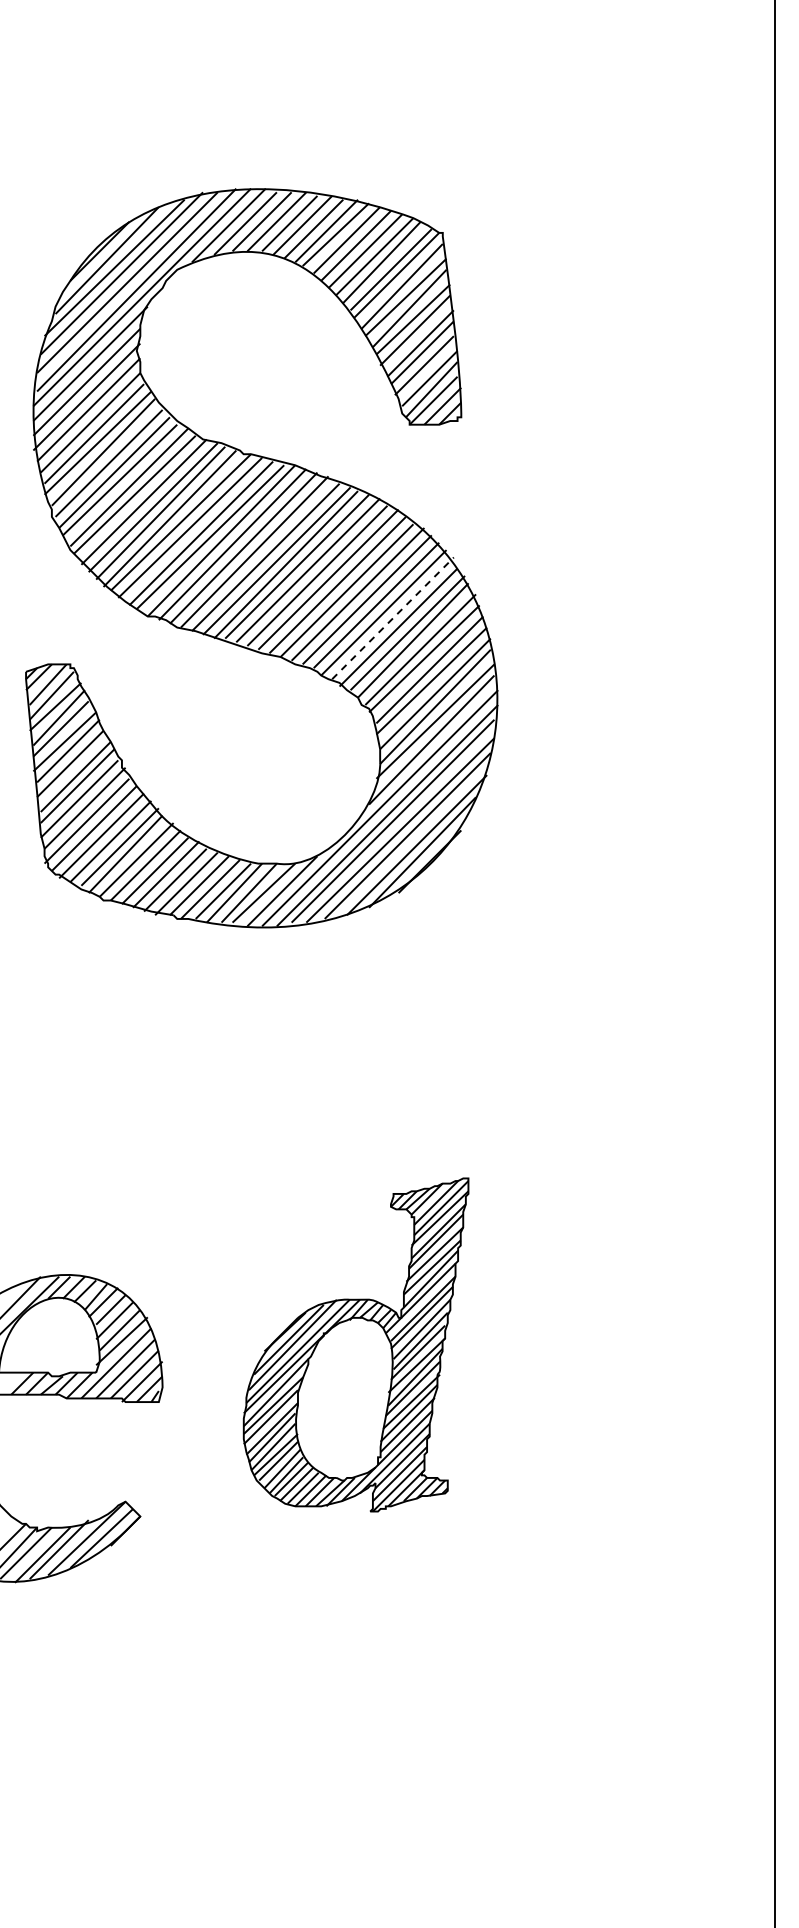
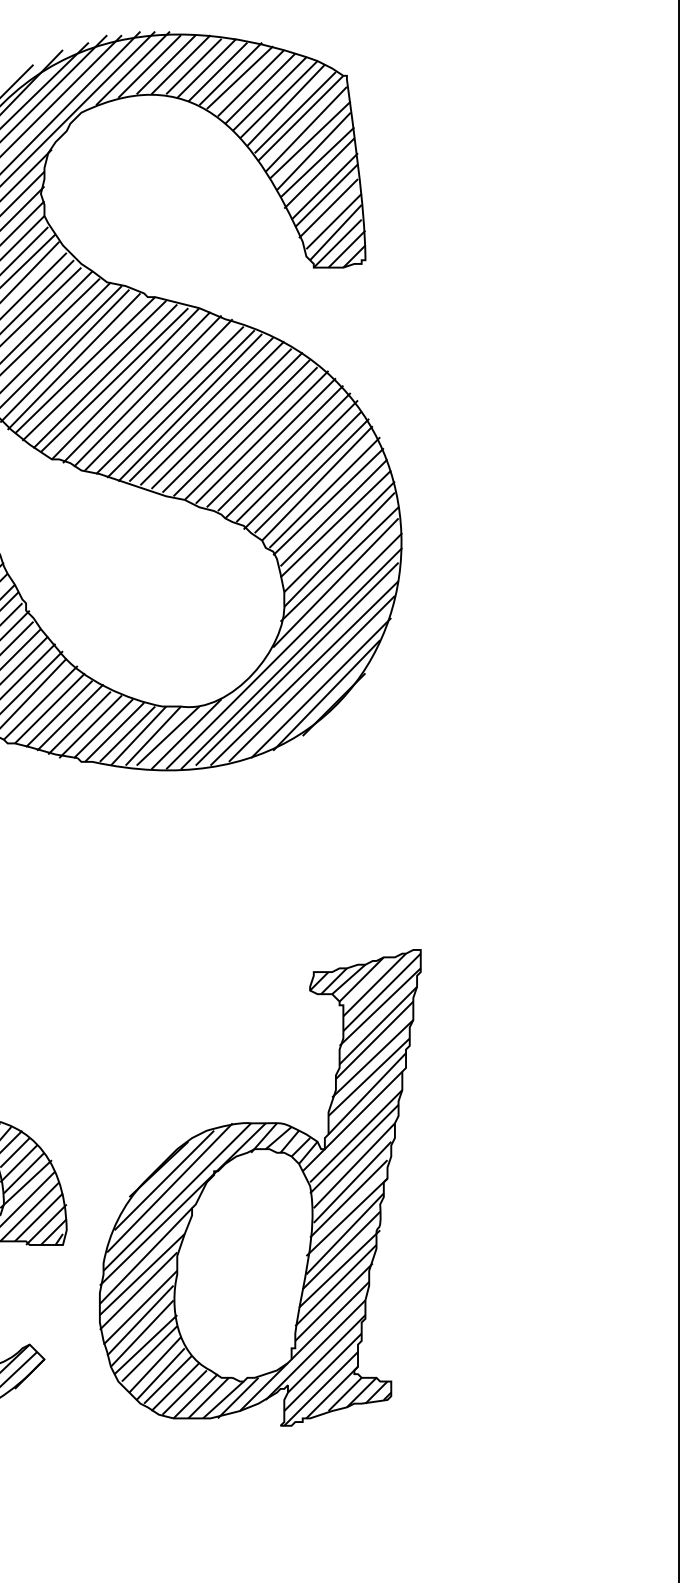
line: (393, 618) -> (297, 461), dashed -> solid
part: (355, 1344) -> (259, 1187), size x1.43

